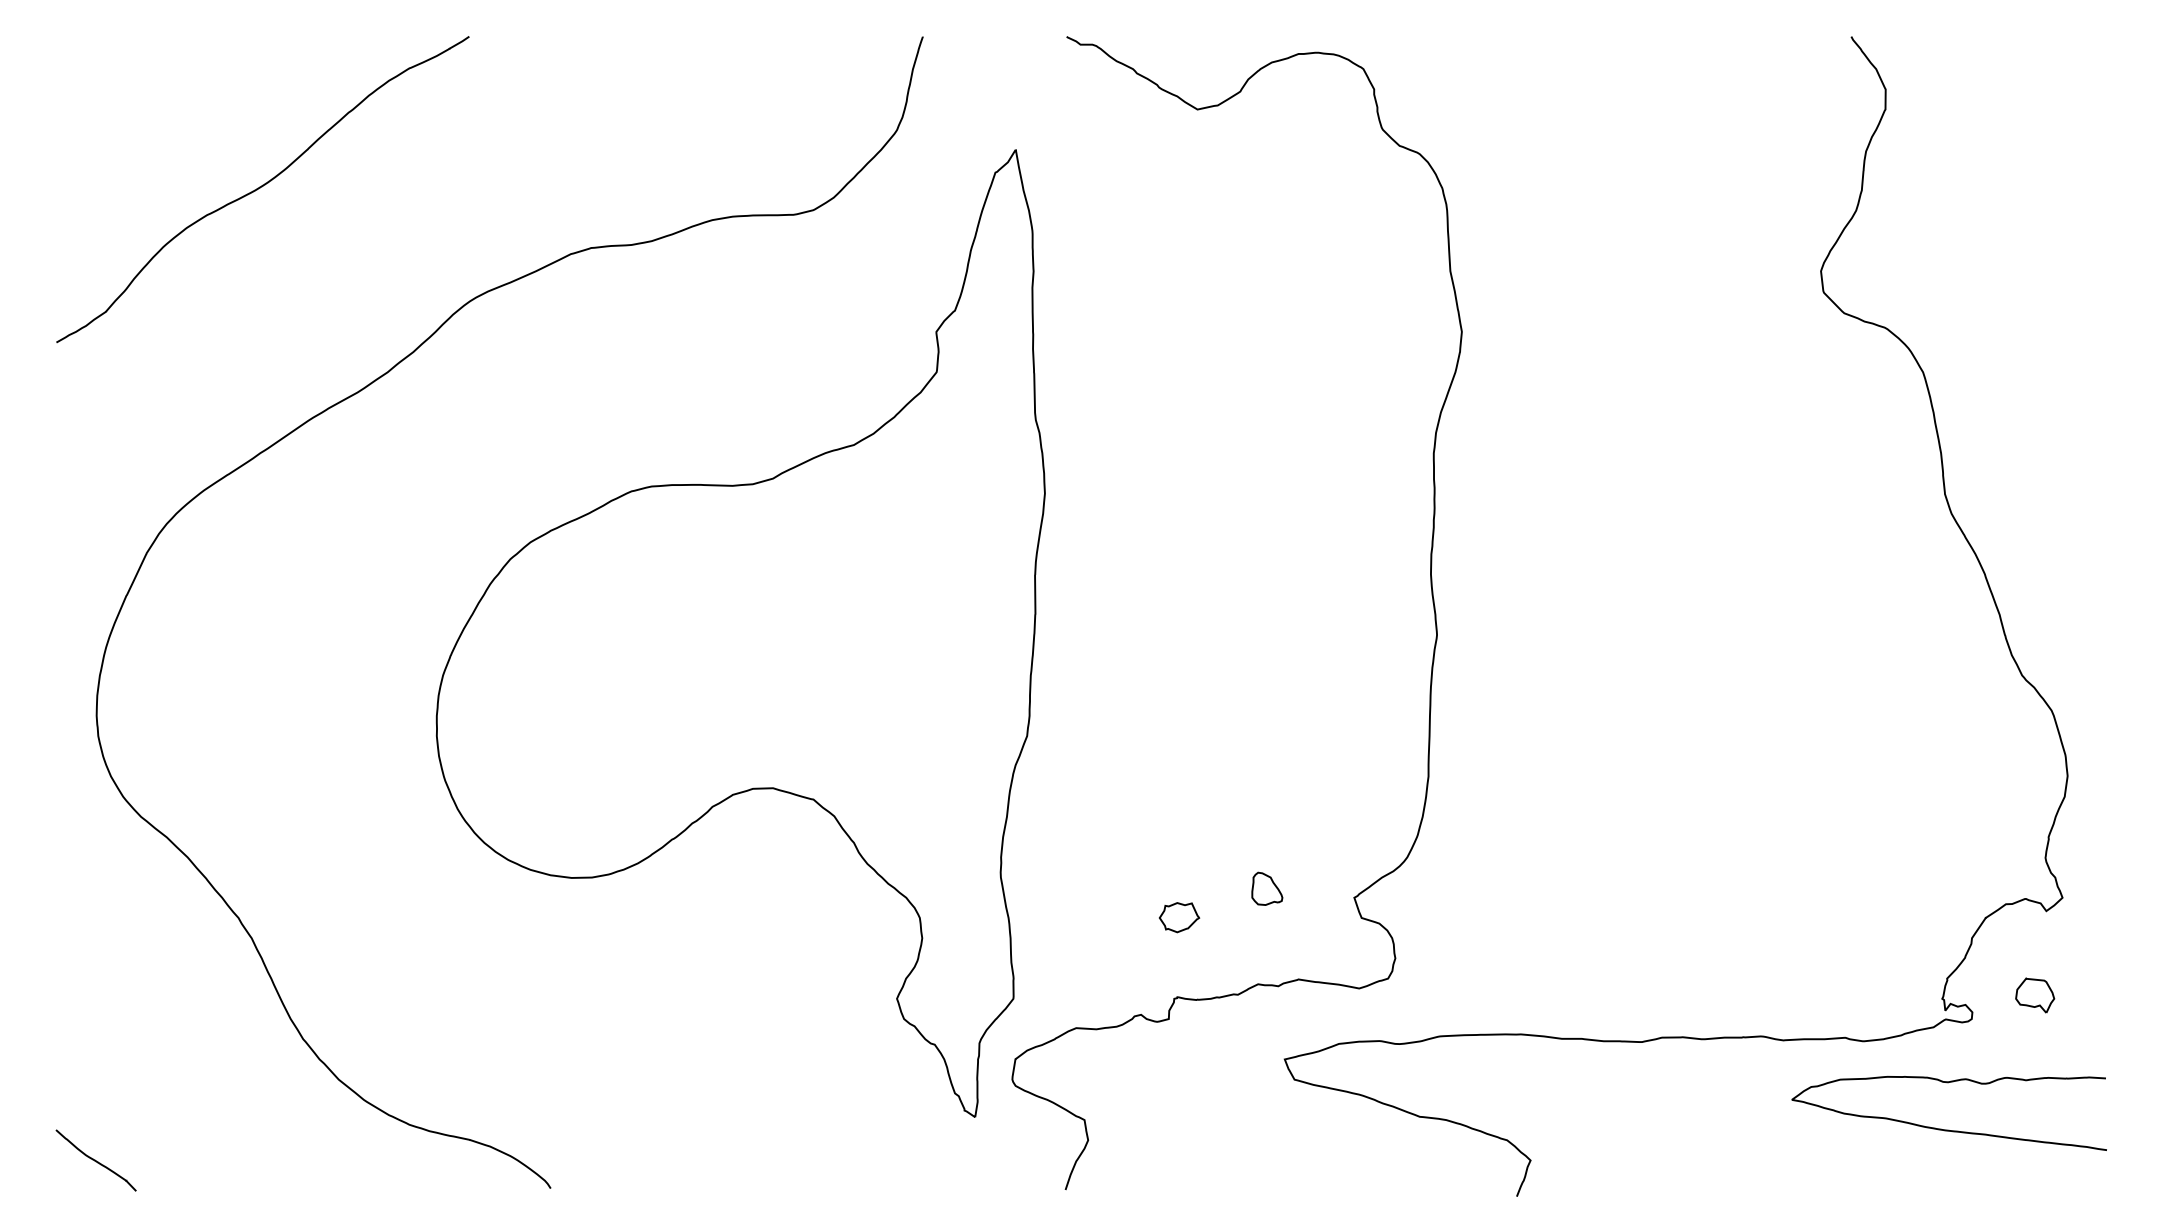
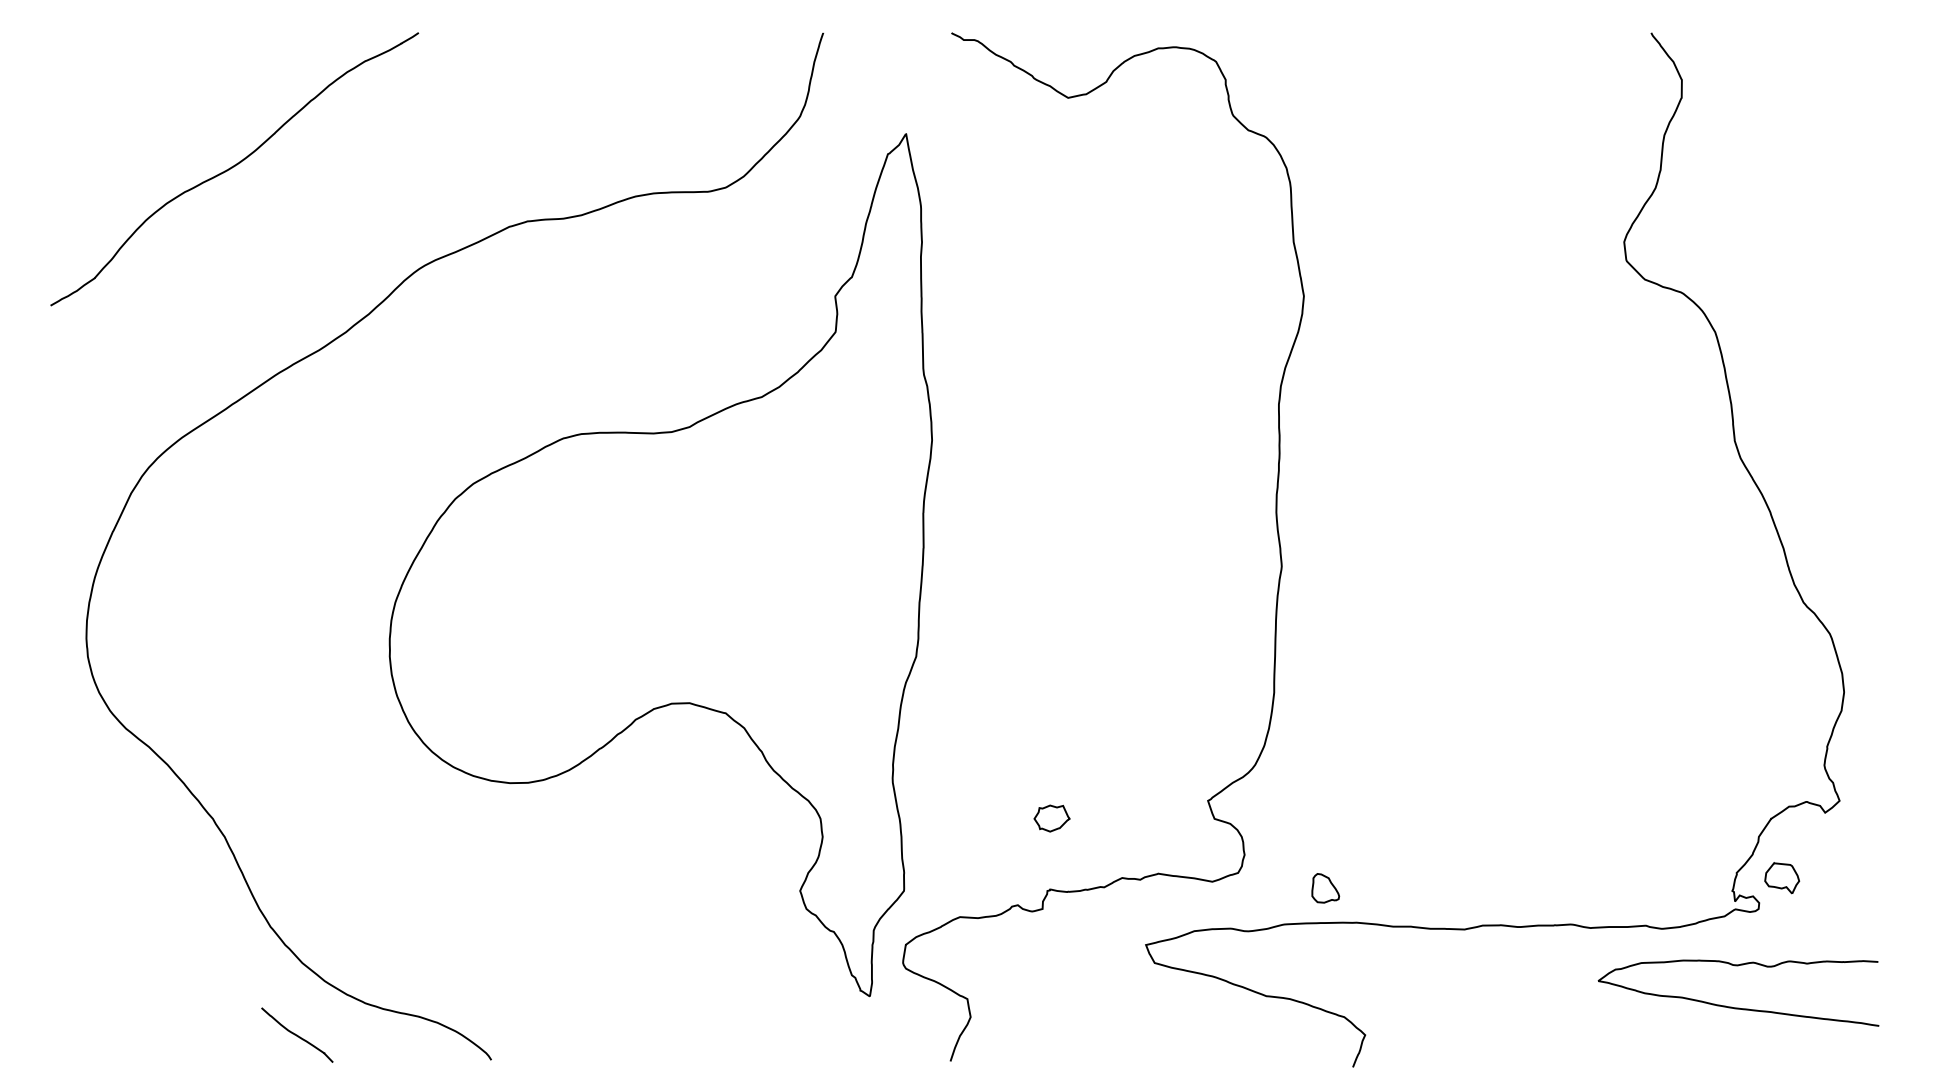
part: (1267, 888) -> (1325, 888), moved
part: (2035, 995) -> (1782, 878), moved
curve: (95, 1160) -> (296, 1035), moved

